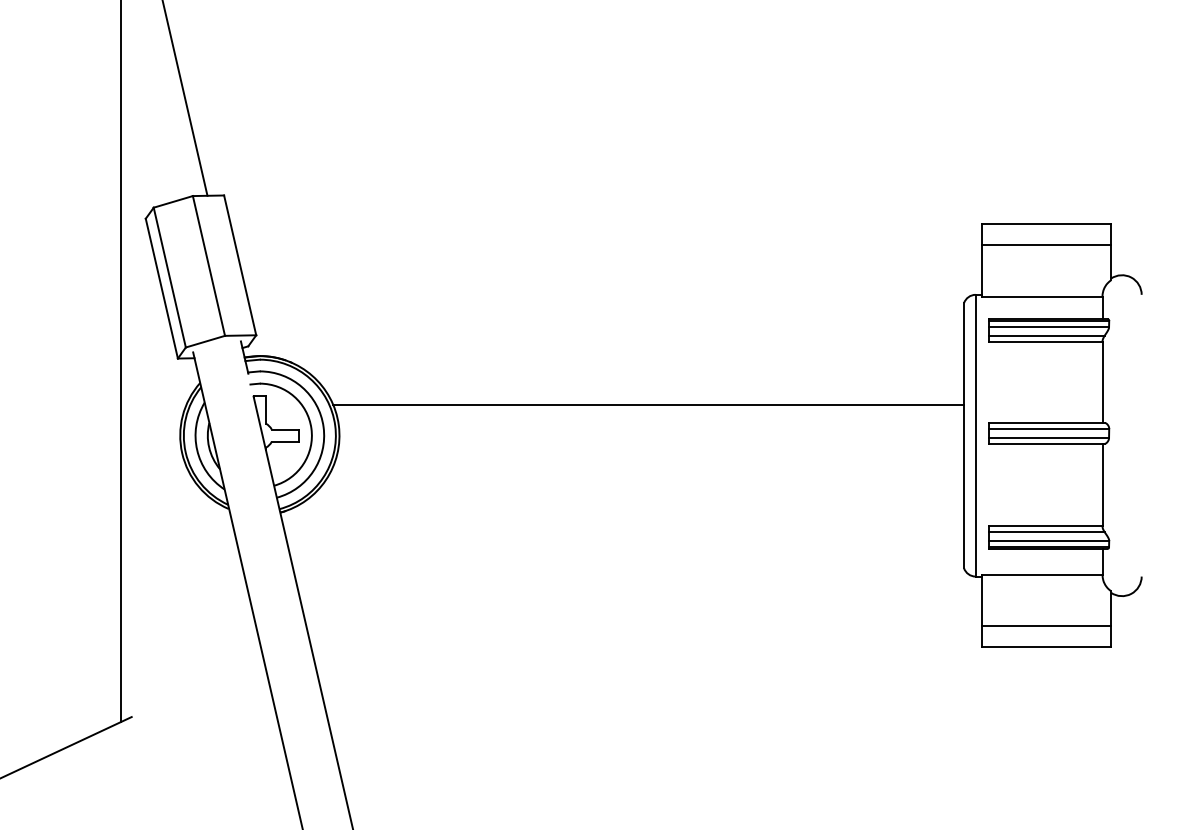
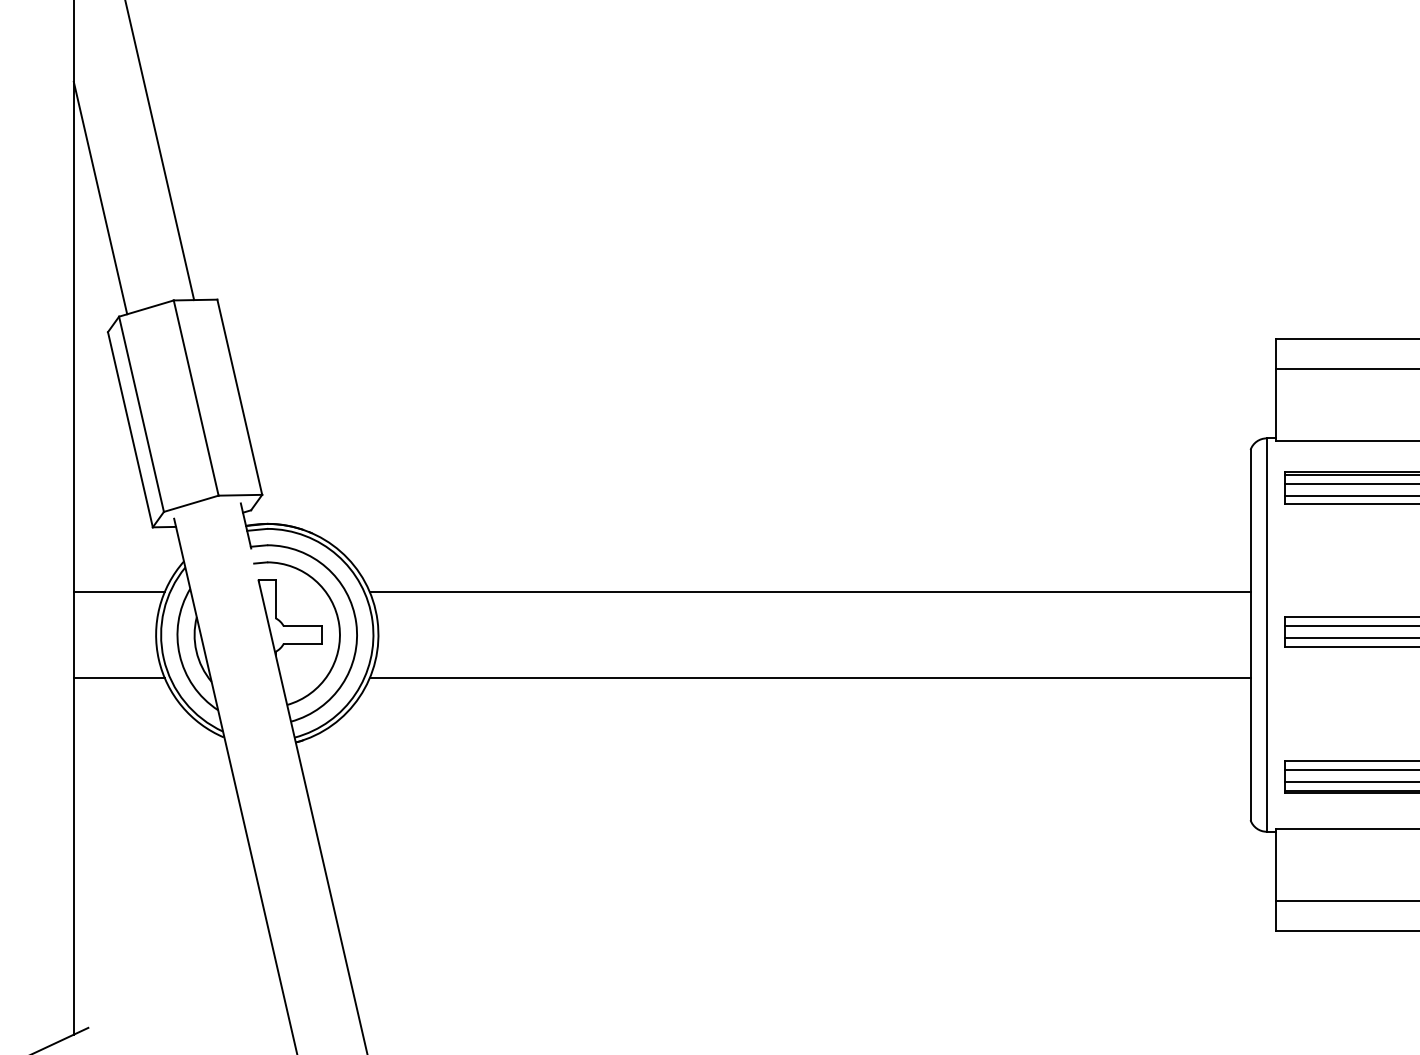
line: (140, 122) -> (100, 197), added
line: (153, 405) -> (118, 592), added
line: (153, 466) -> (118, 678), added
line: (648, 466) -> (809, 678), added

